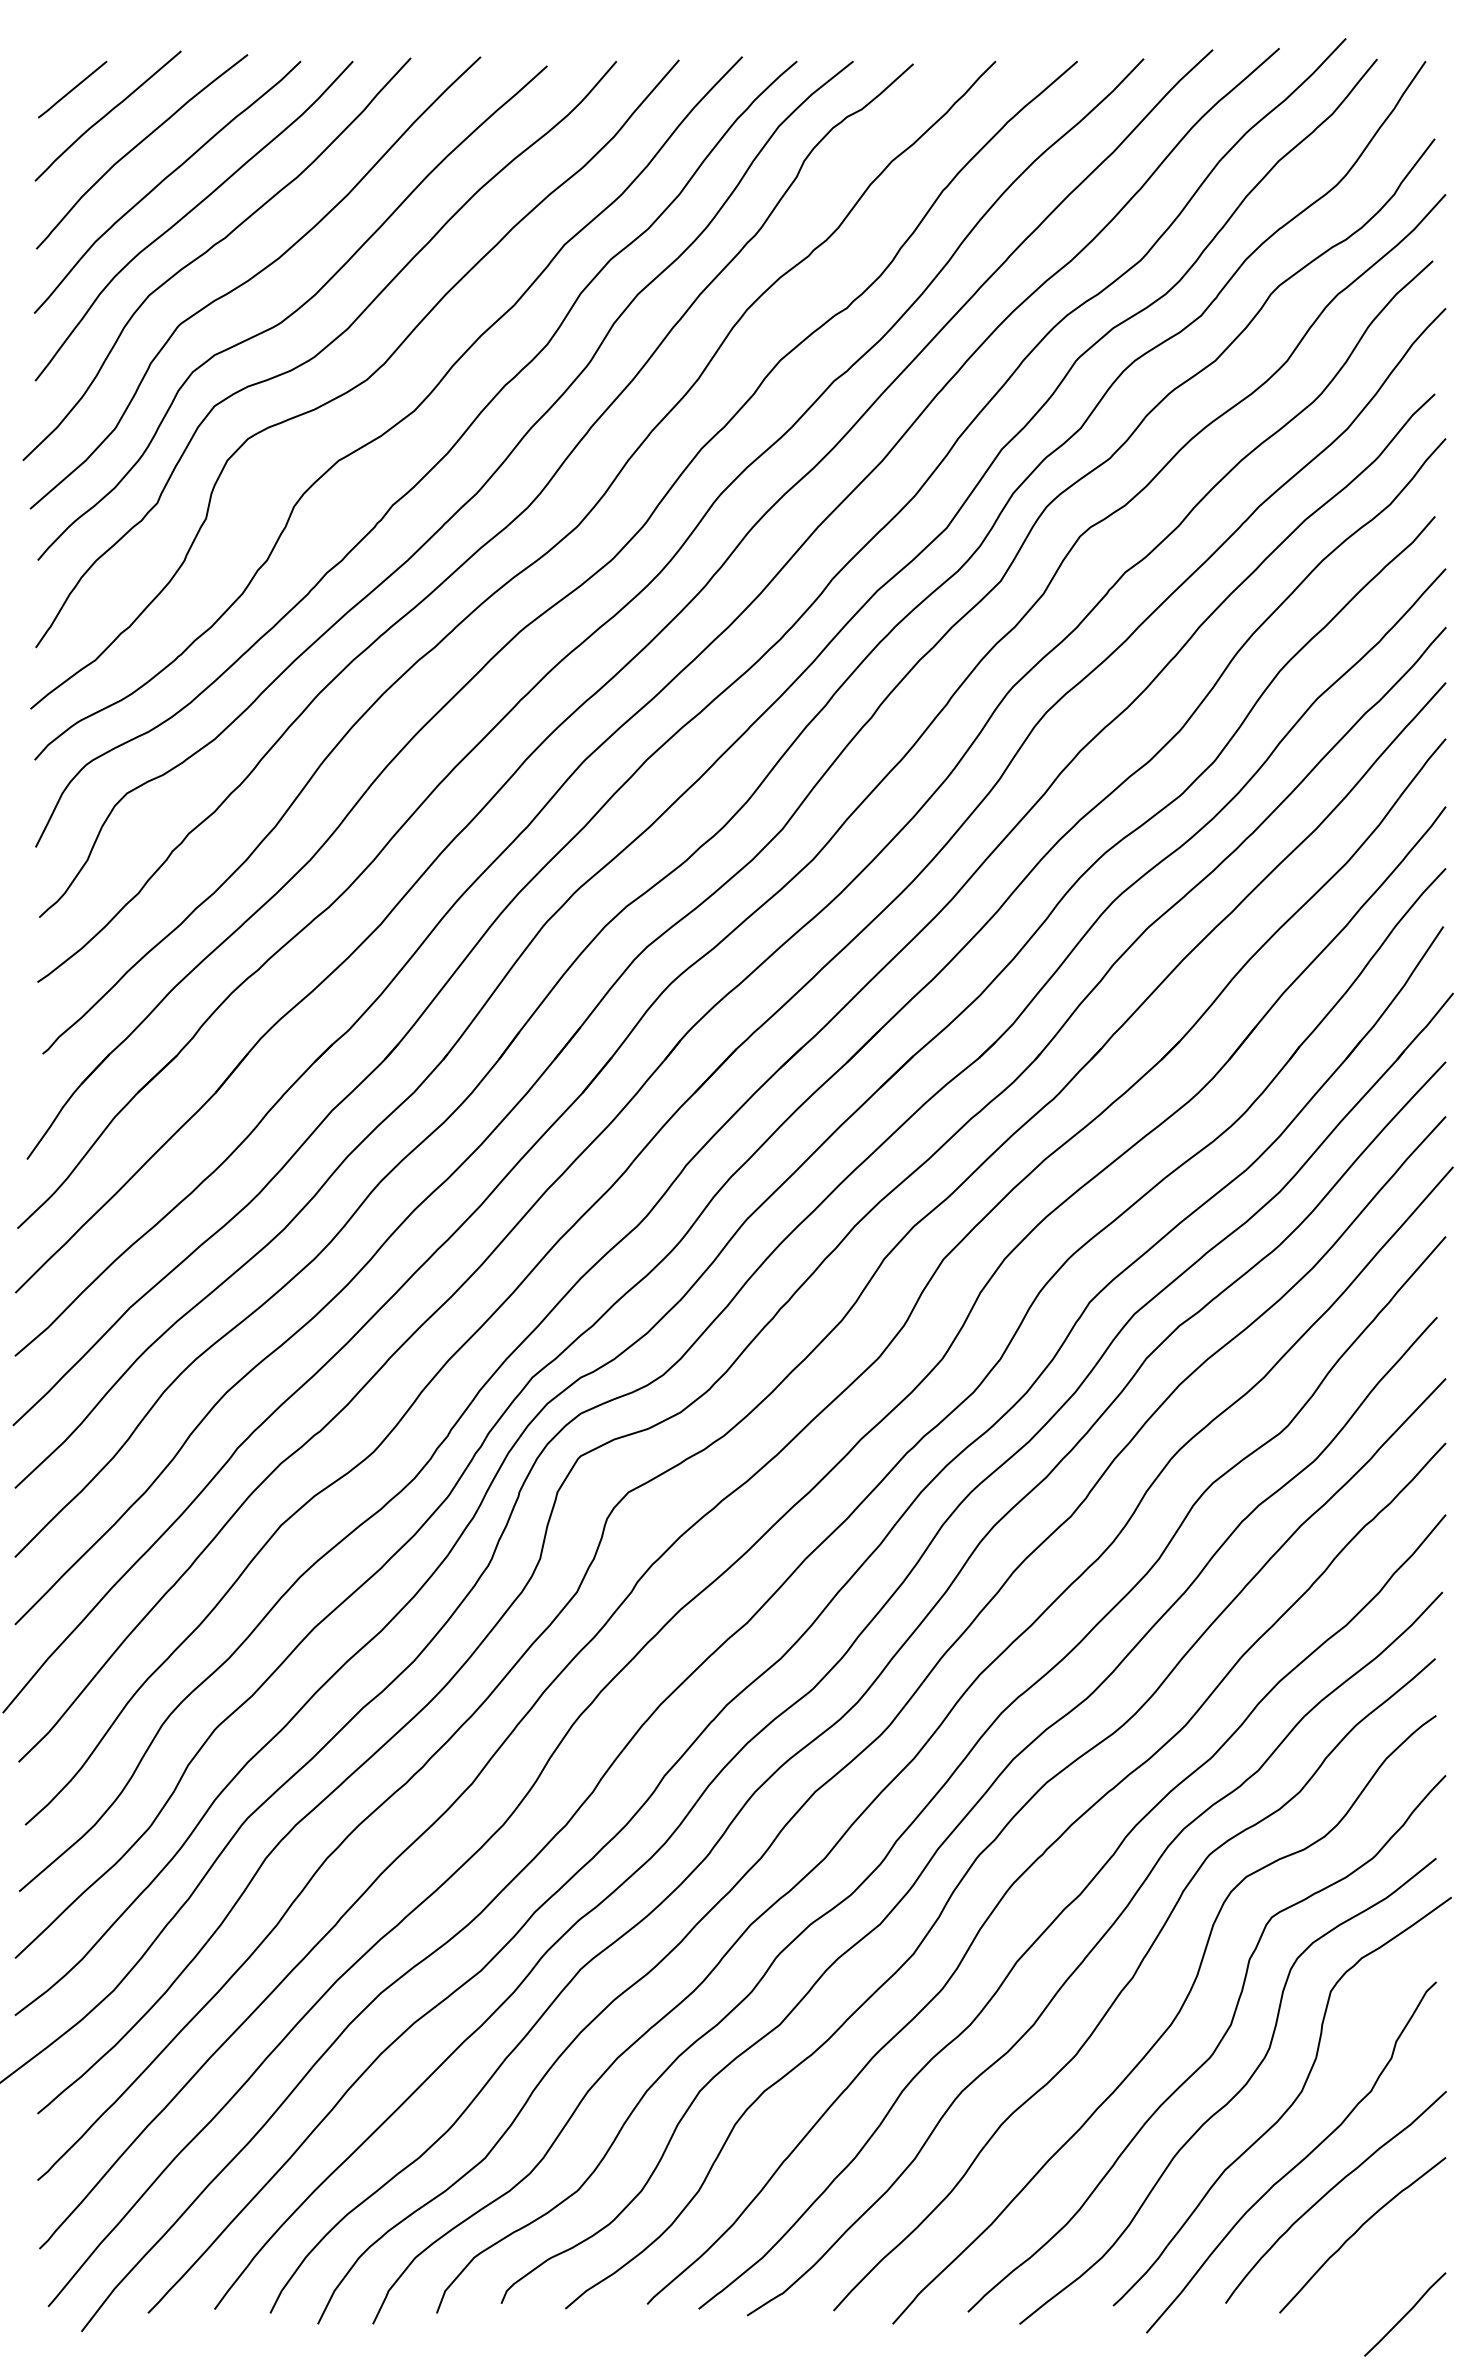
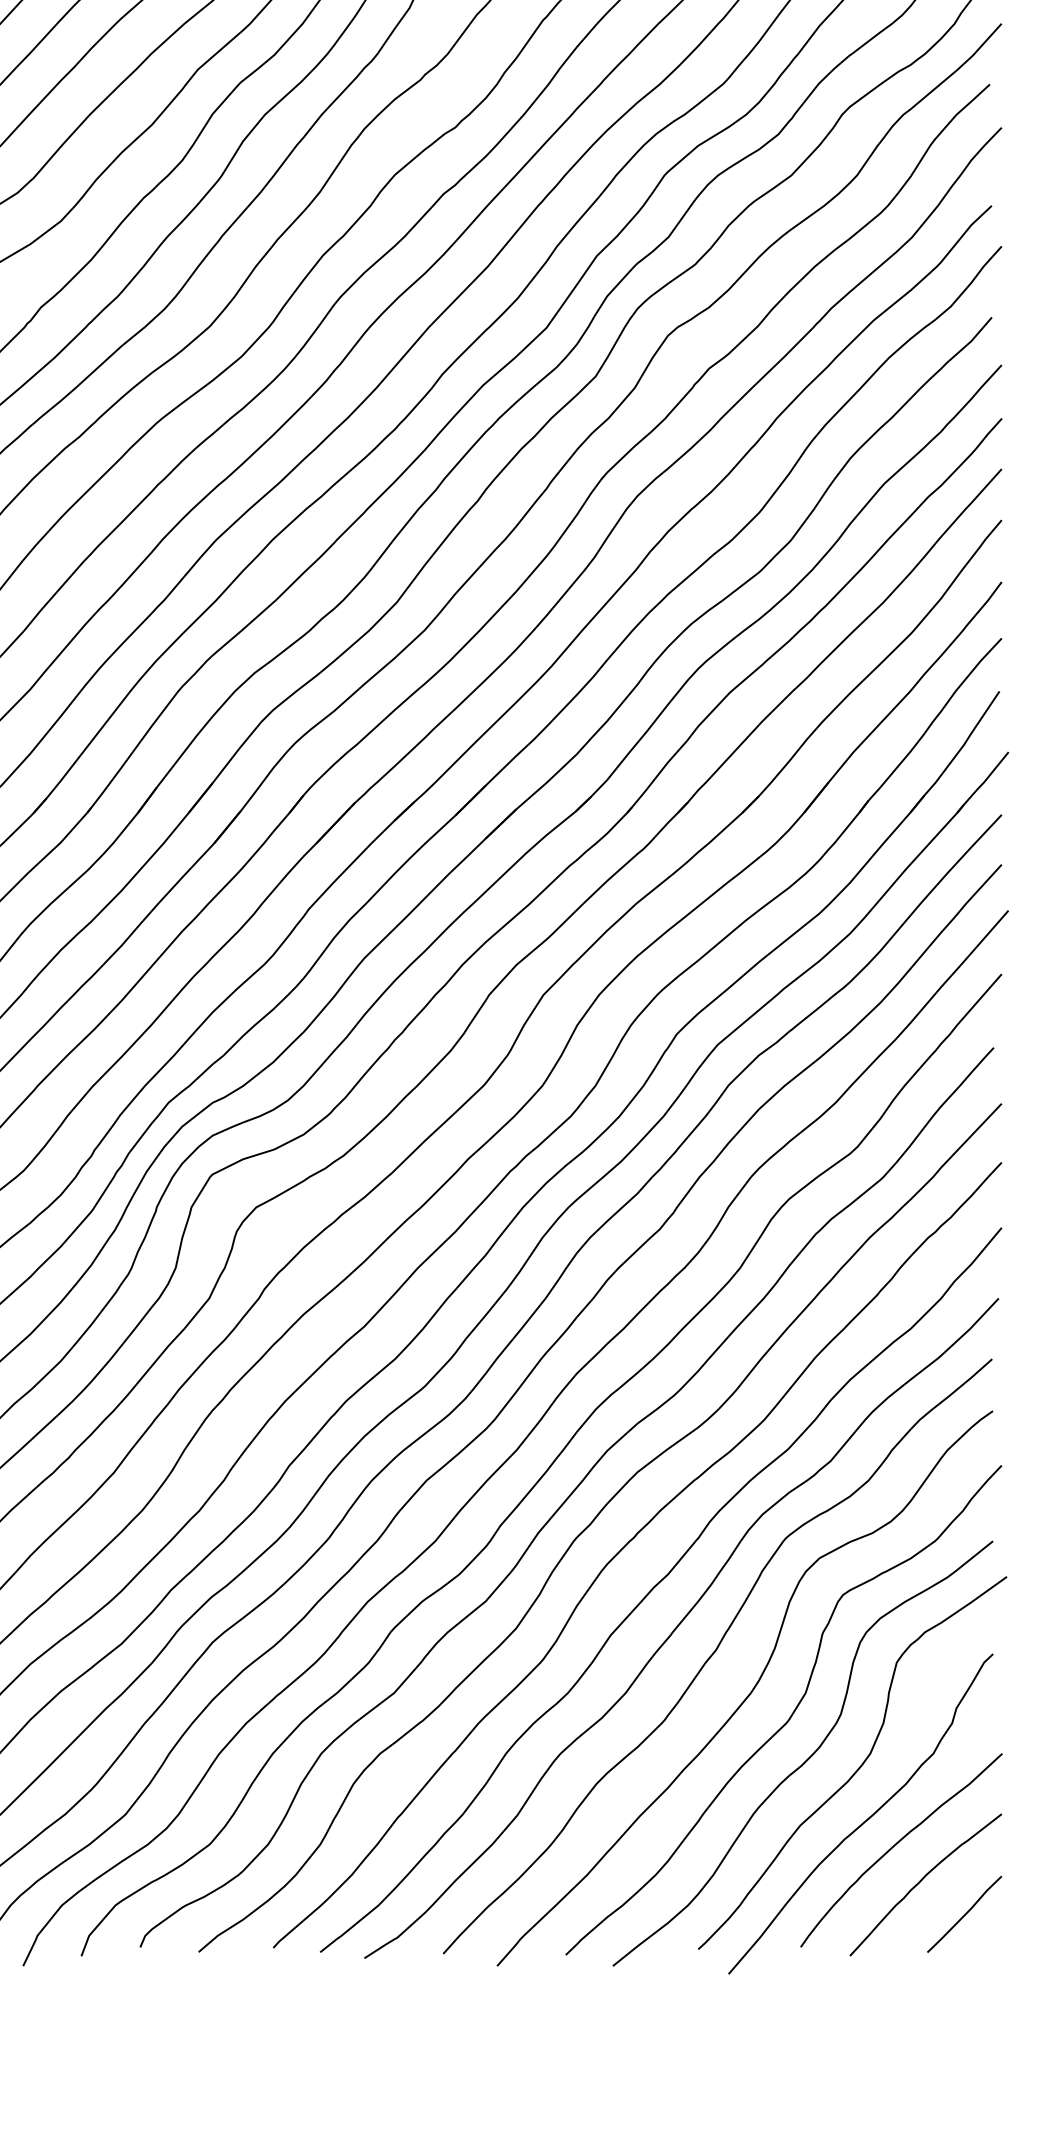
line: (1405, 2314) -> (964, 1914), moved

